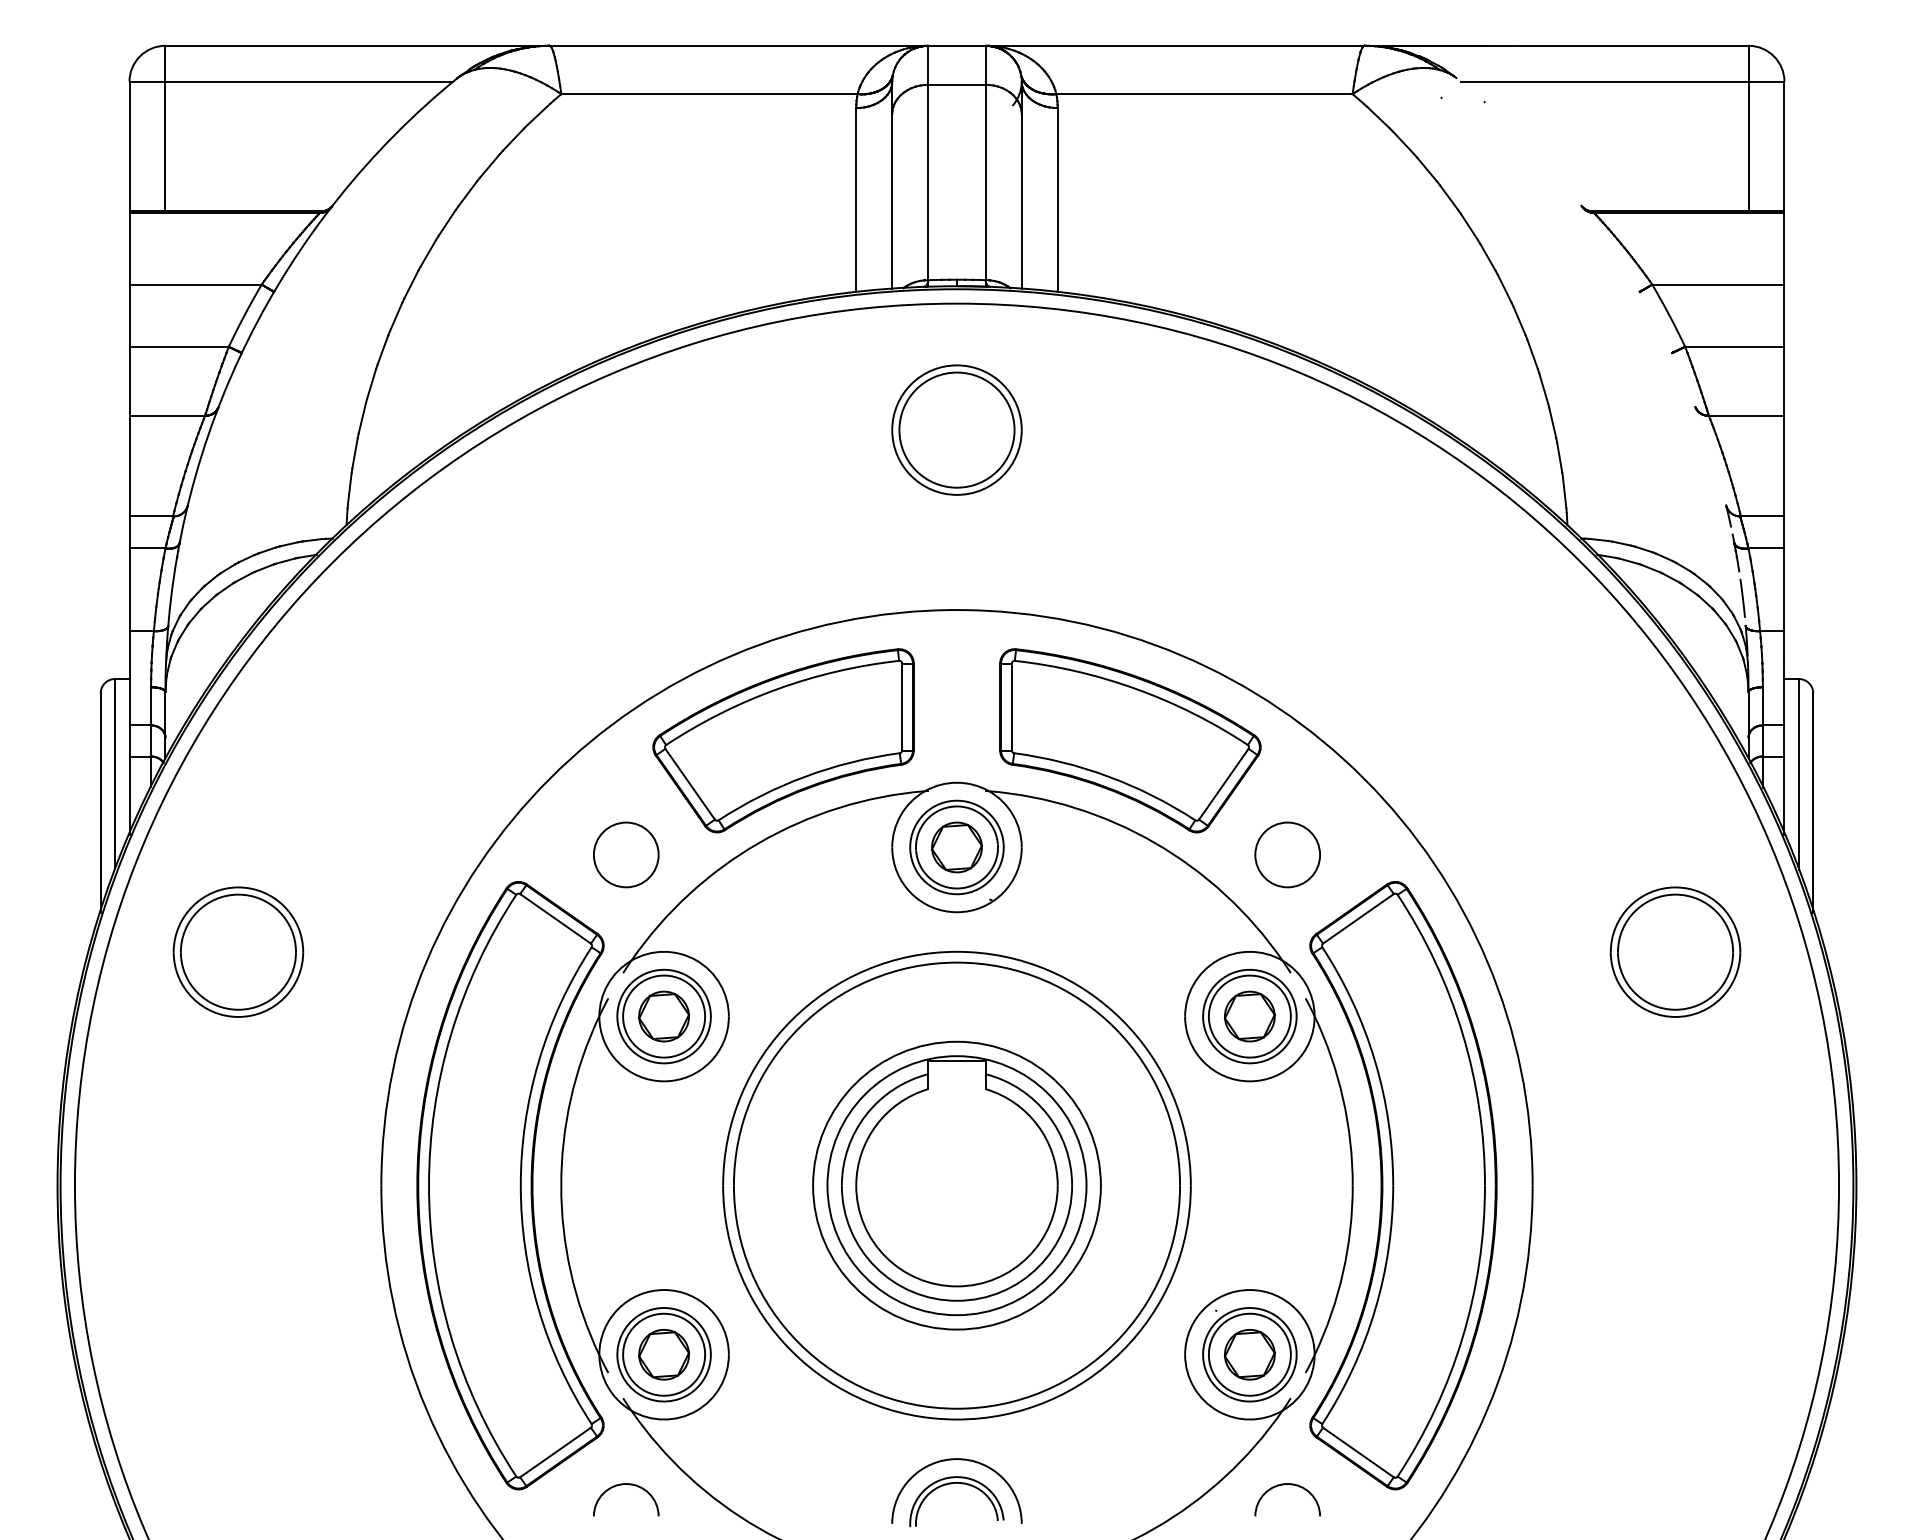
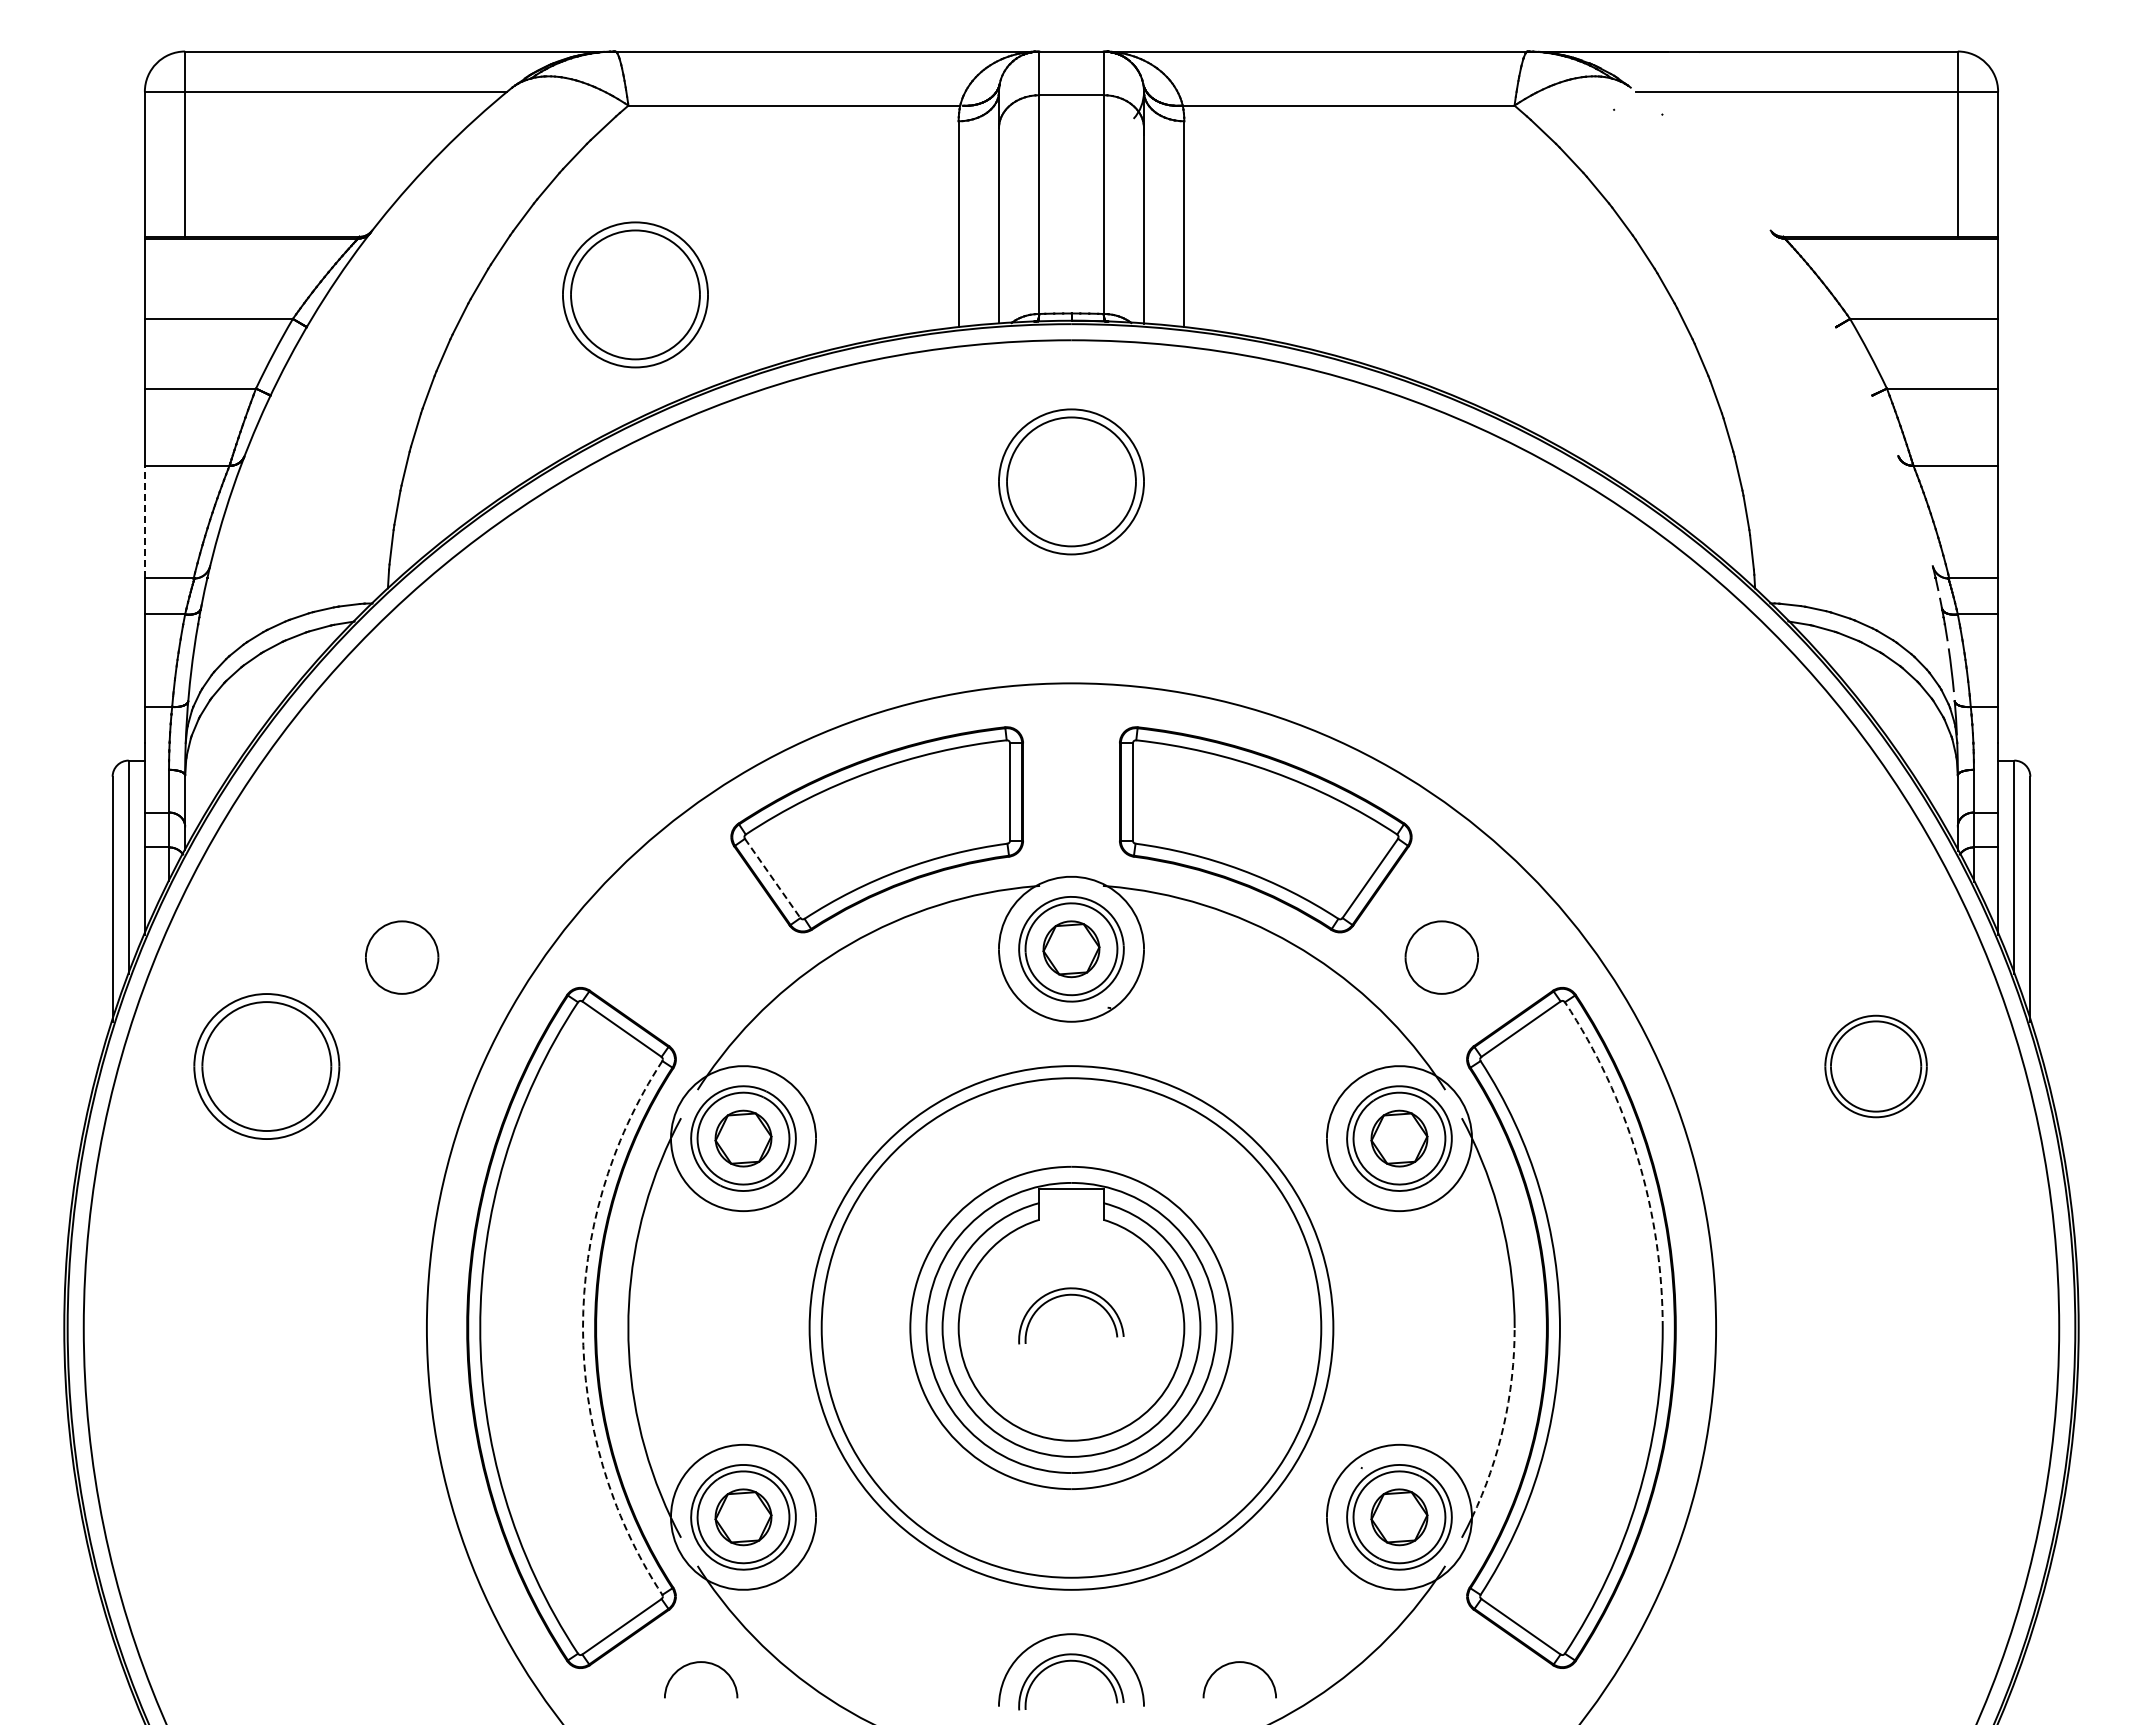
part: (567, 262) -> (635, 294), added
line: (129, 465) -> (144, 521), solid -> dashed
line: (689, 784) -> (772, 878), solid -> dashed
part: (626, 854) -> (402, 957), moved
part: (1674, 952) -> (1875, 1066), size x0.7
arc: (1462, 1033) -> (1637, 1157), solid -> dashed
part: (951, 1157) -> (1065, 1296), added
arc: (521, 1185) -> (583, 1327), solid -> dashed
arc: (1342, 1272) -> (1503, 1425), solid -> dashed
arc: (1284, 1485) -> (1236, 1663), moved

